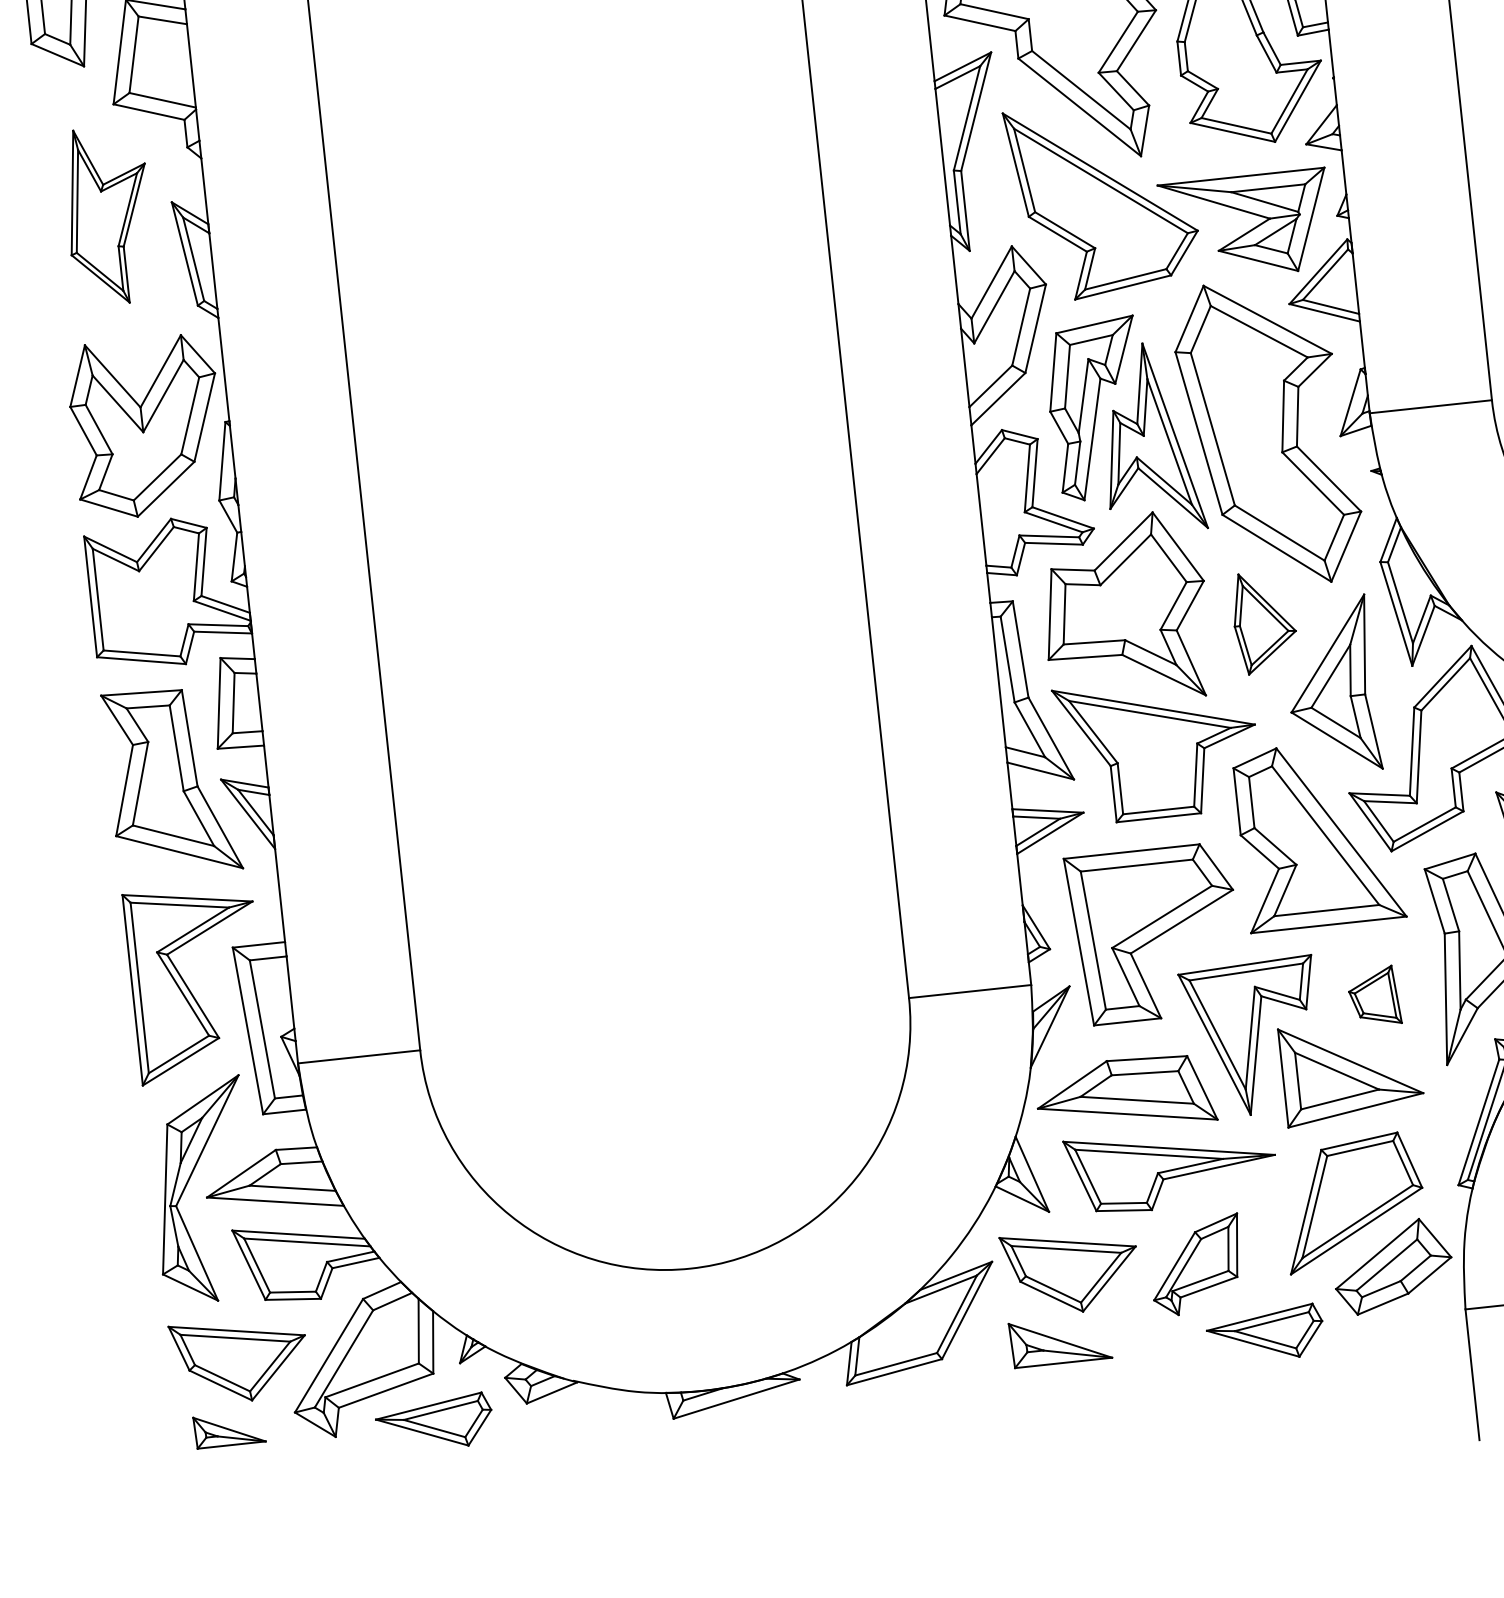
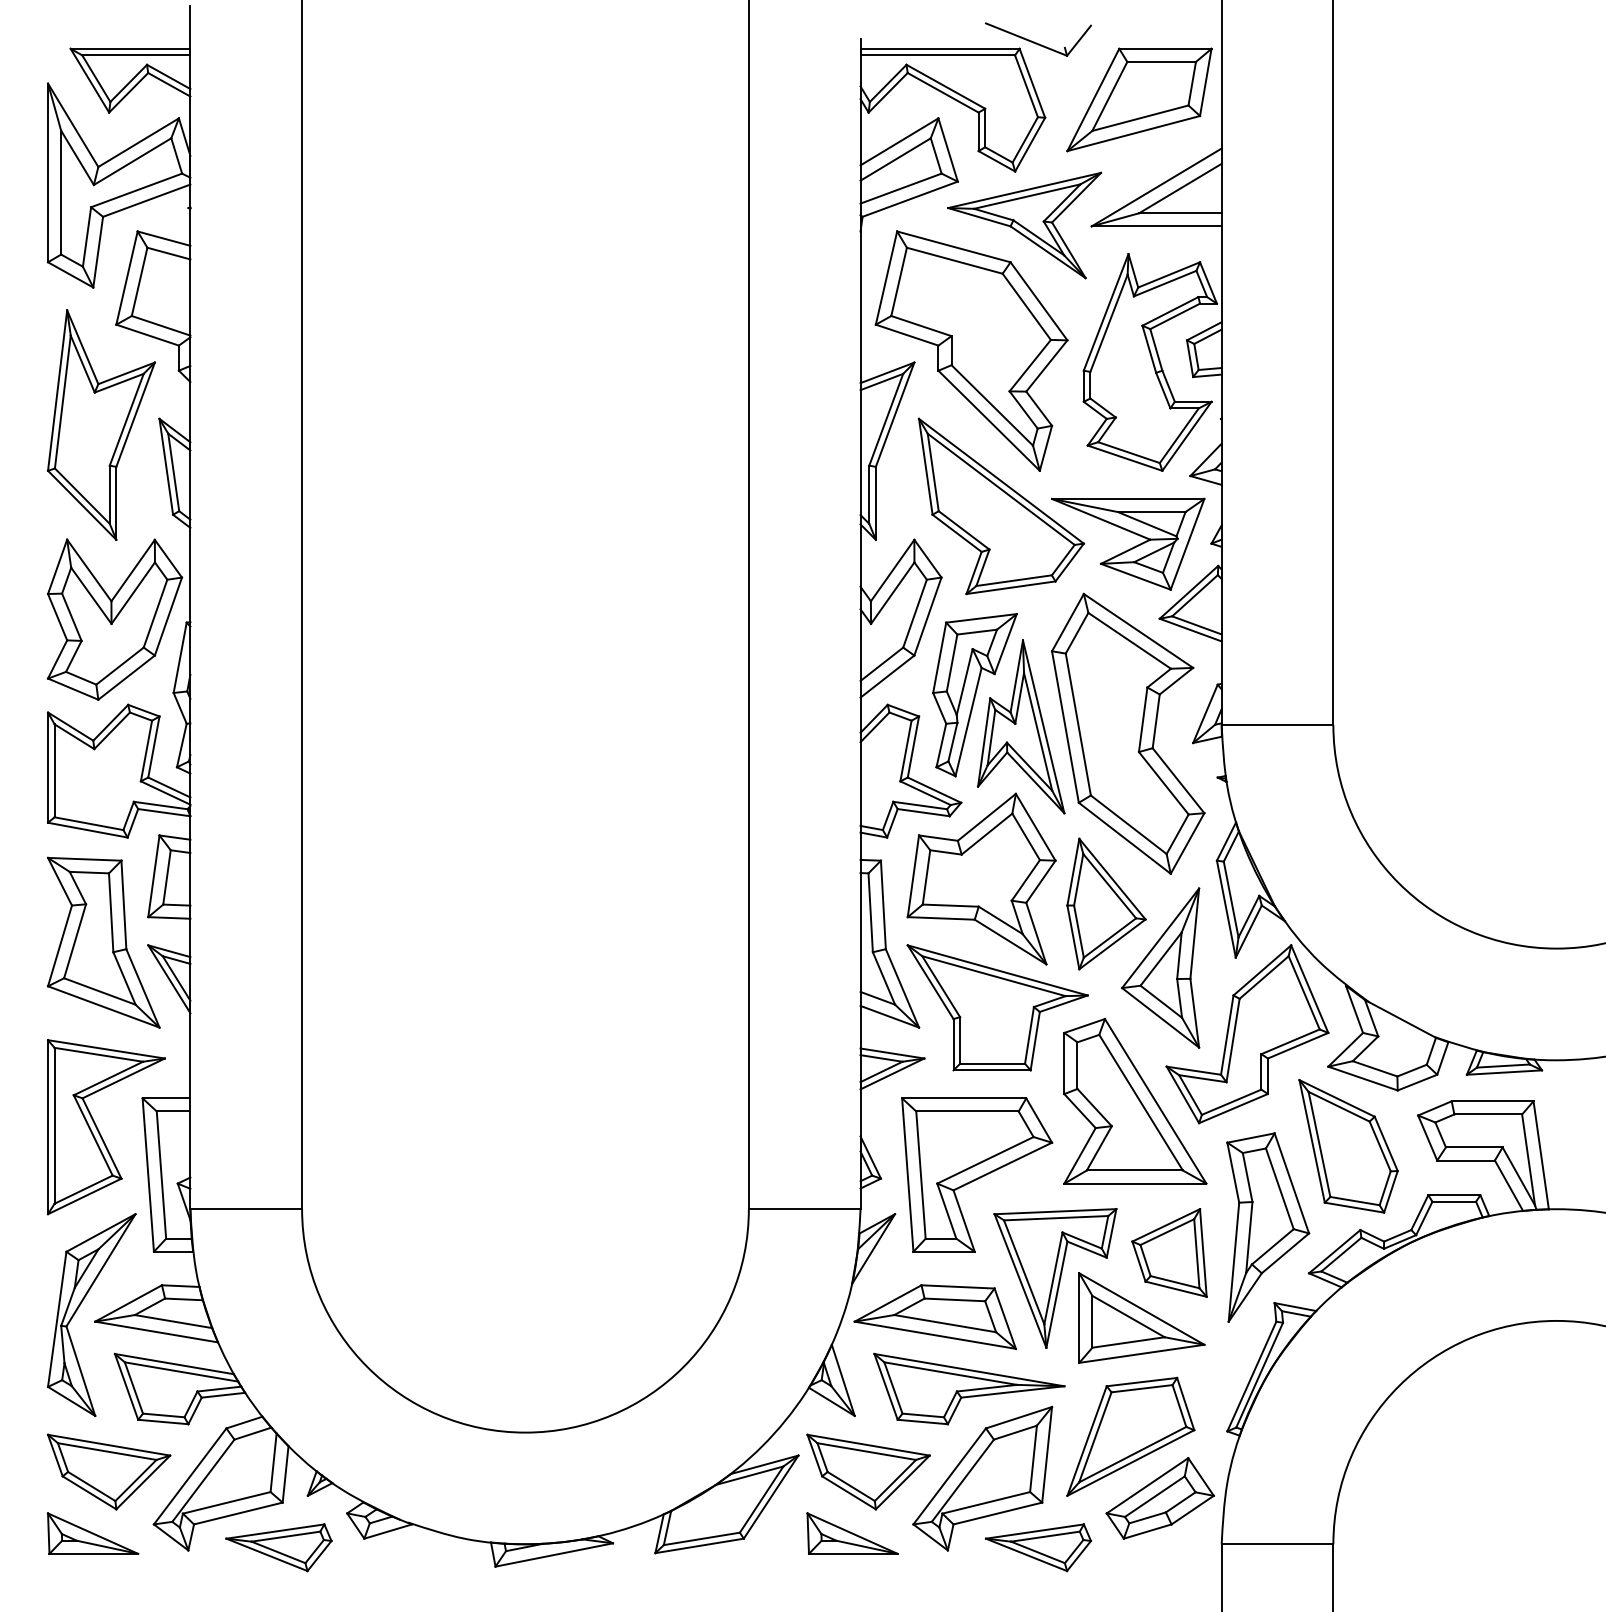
part: (107, 215) -> (100, 424), size x1.43
part: (1264, 621) -> (1106, 903), size x1.43
part: (1374, 996) -> (1169, 1252), size x1.67
part: (1196, 1265) -> (982, 1478), size x1.67
part: (228, 1429) -> (92, 1533), size x1.43

